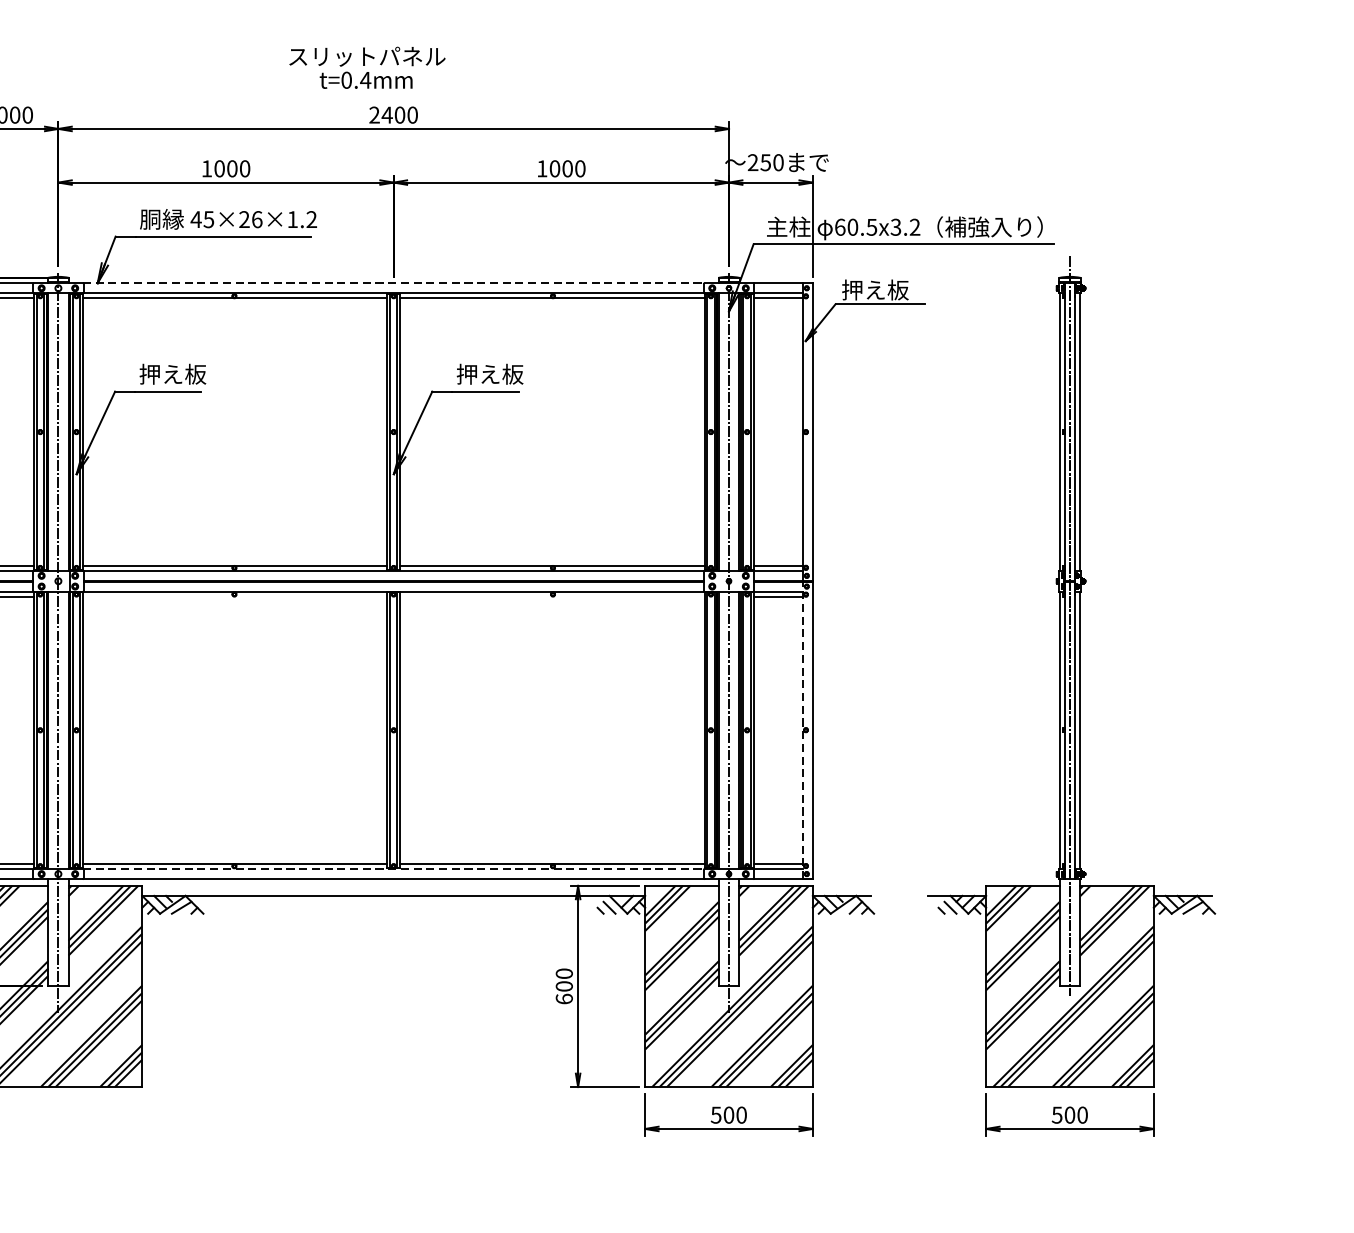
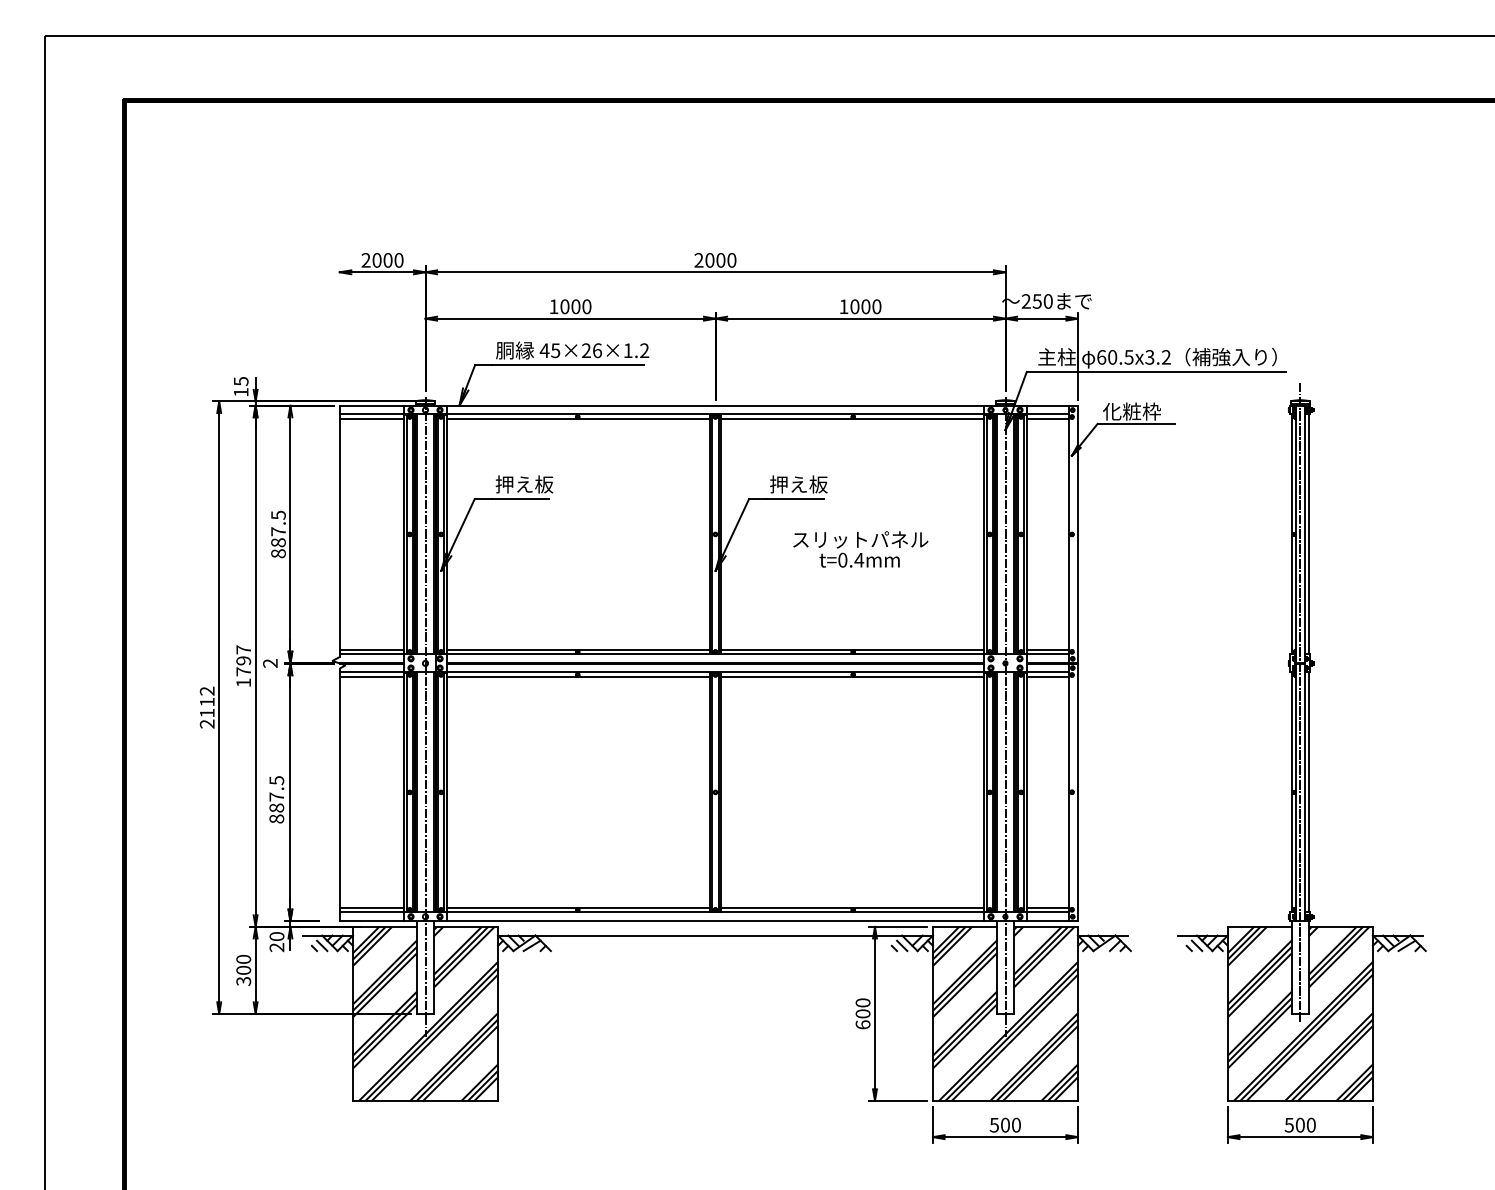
text: (367, 67) -> (860, 549), moved
text: (386, 115) -> (709, 260), 2400 -> 2000
line: (393, 282) -> (715, 405), dashed -> solid
text: (874, 289) -> (1131, 411), 押え板 -> 化粧枠
line: (235, 596) -> (578, 676), added
line: (552, 596) -> (852, 676), added
line: (803, 730) -> (1069, 792), dashed -> solid
line: (393, 869) -> (715, 912), dashed -> solid

